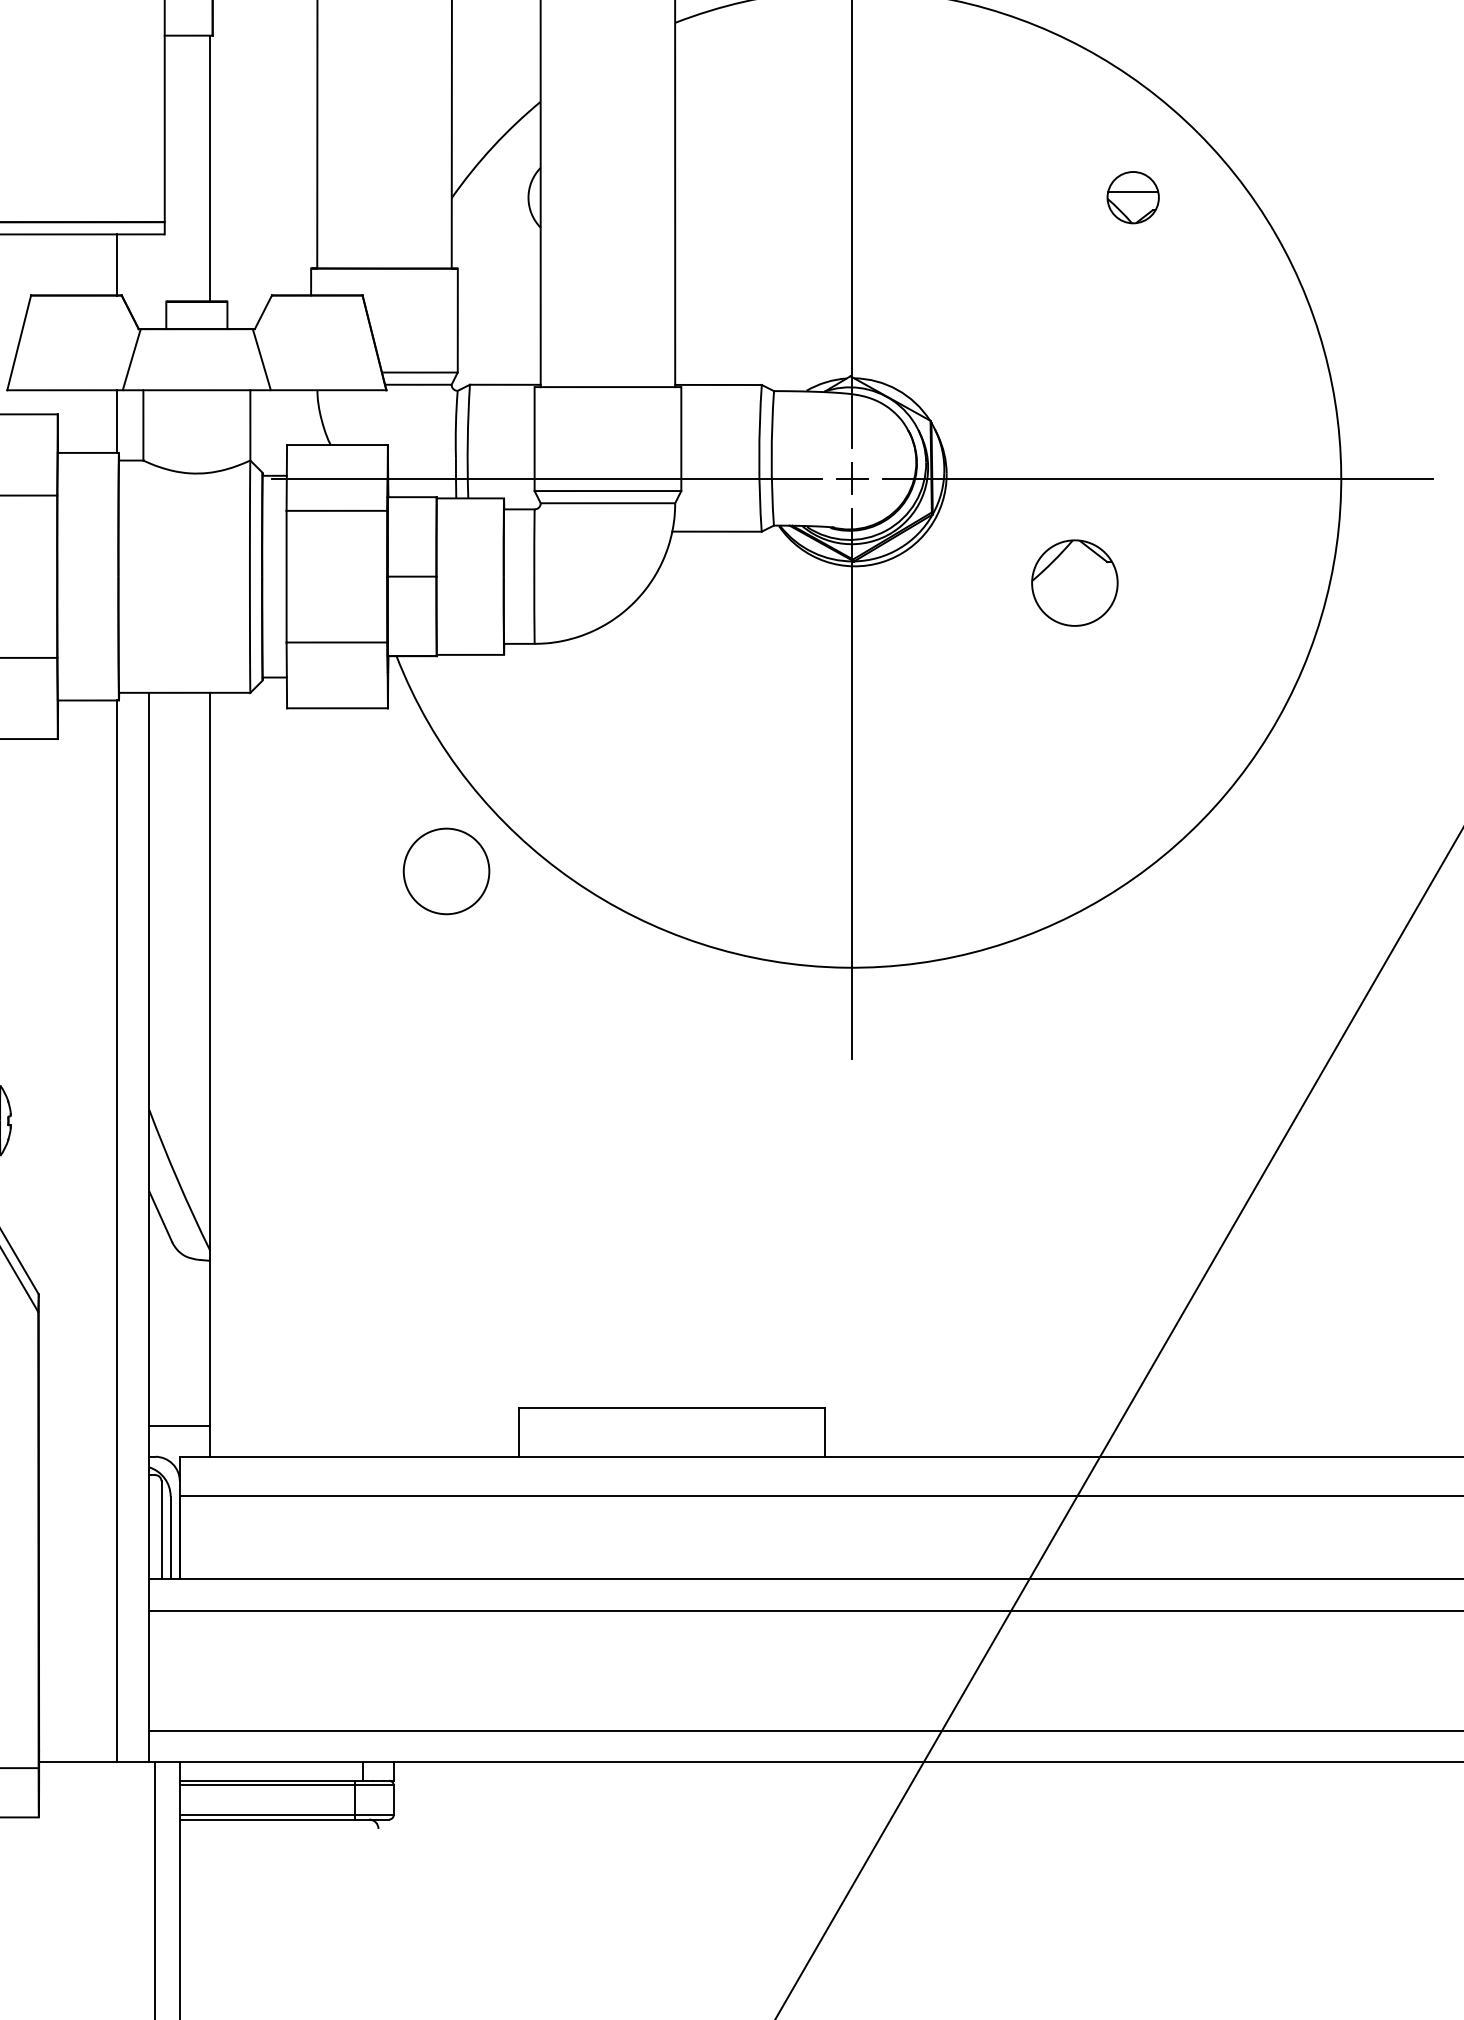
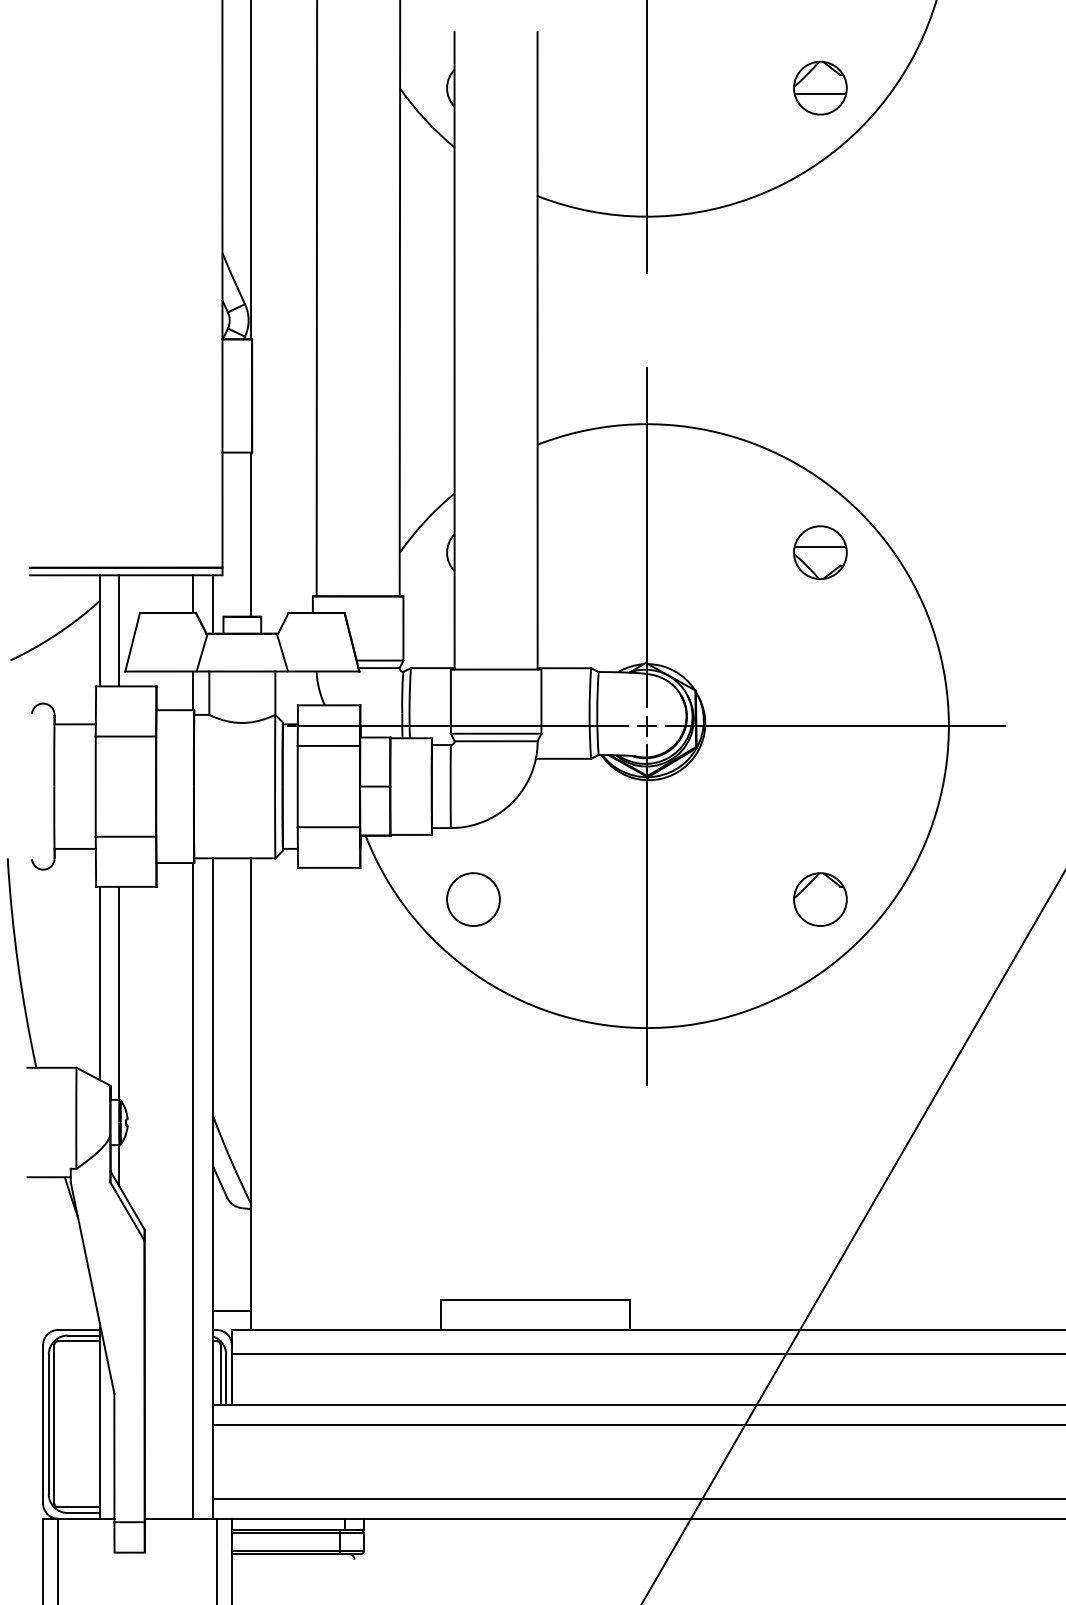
part: (1133, 197) -> (820, 552), size x1.67
line: (148, 281) -> (212, 604), added
part: (1075, 582) -> (820, 899), moved
circle: (446, 871) -> (473, 899), moved

